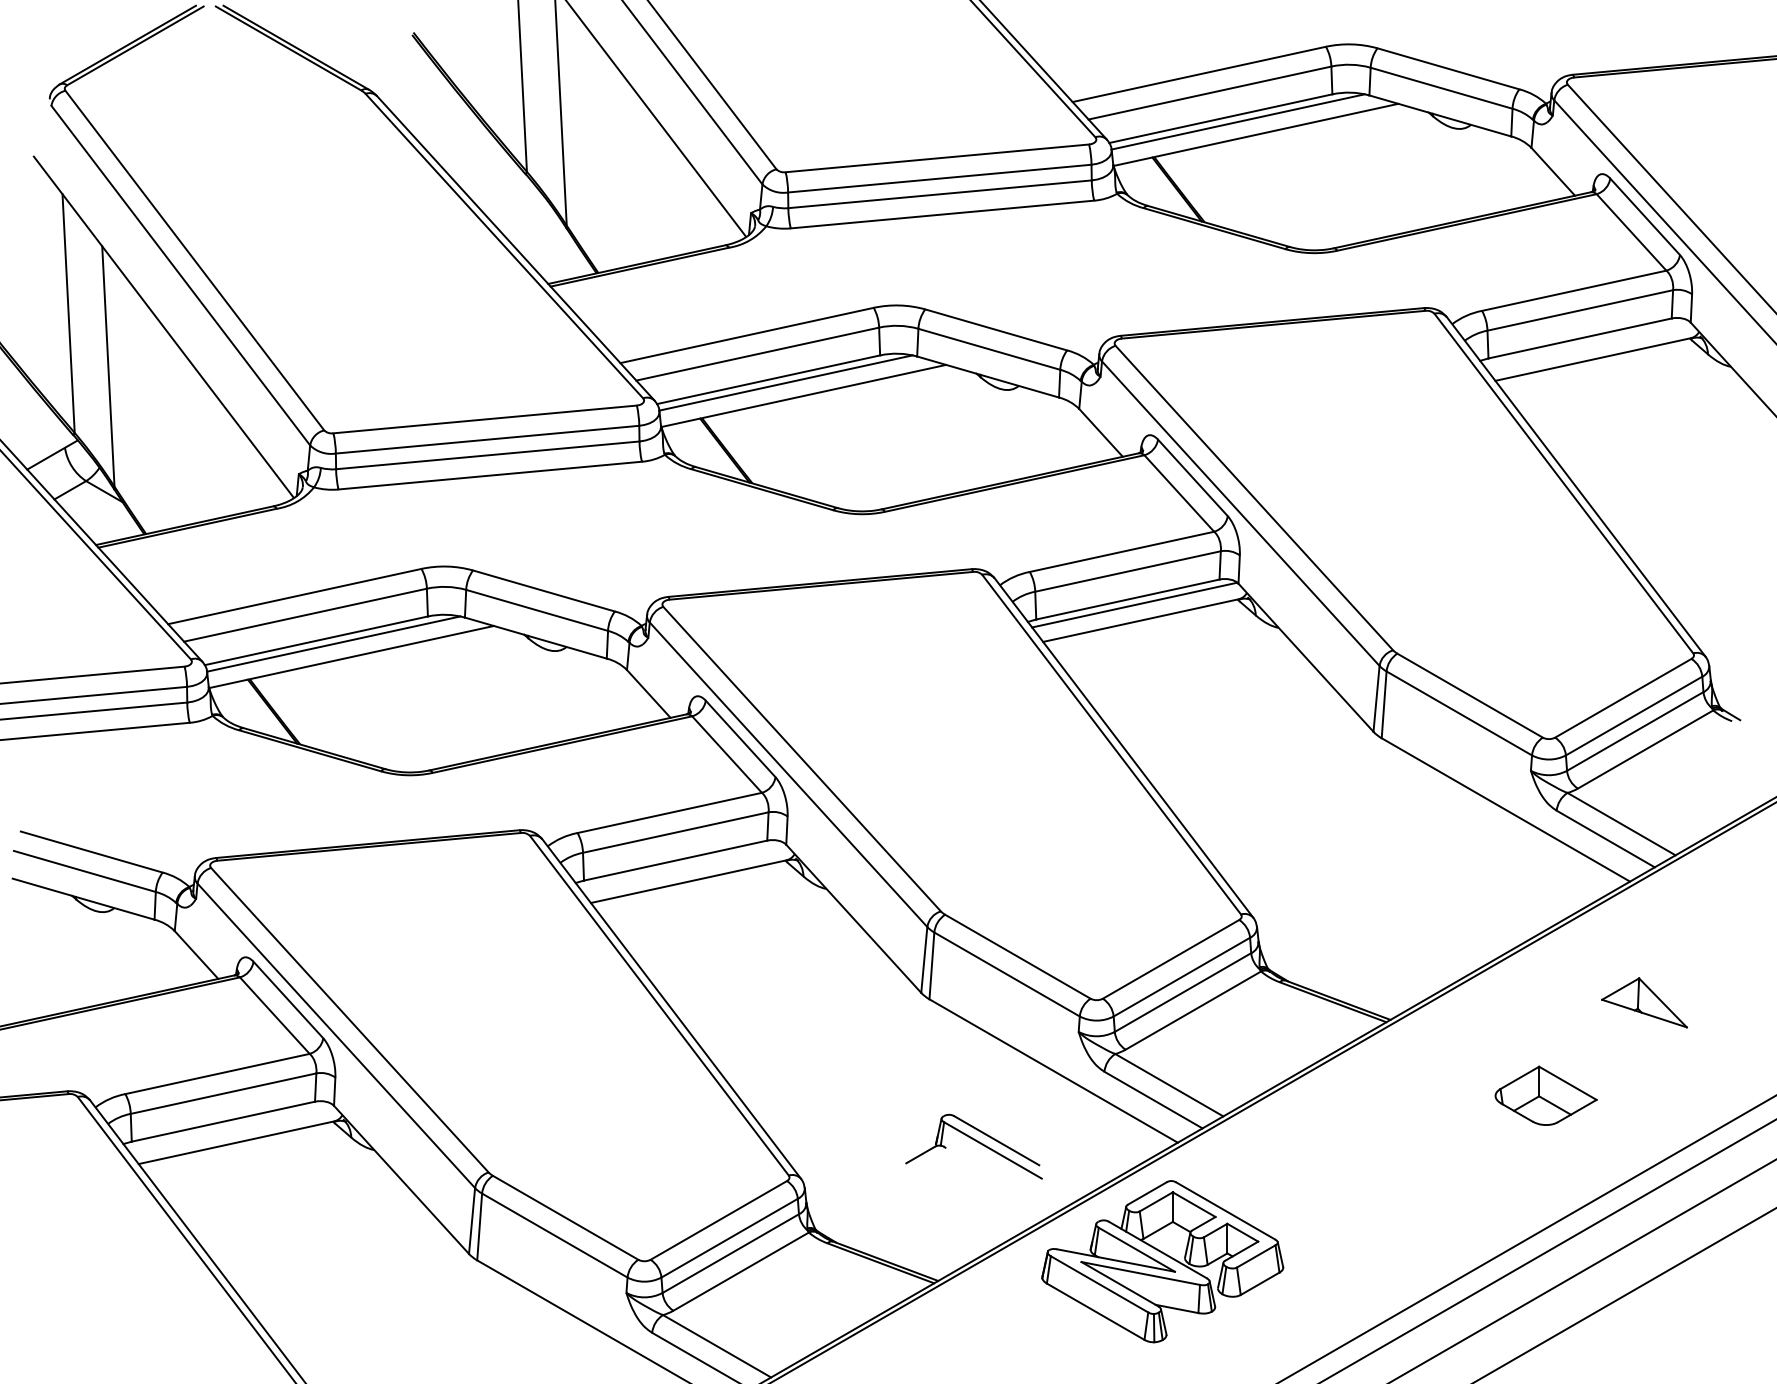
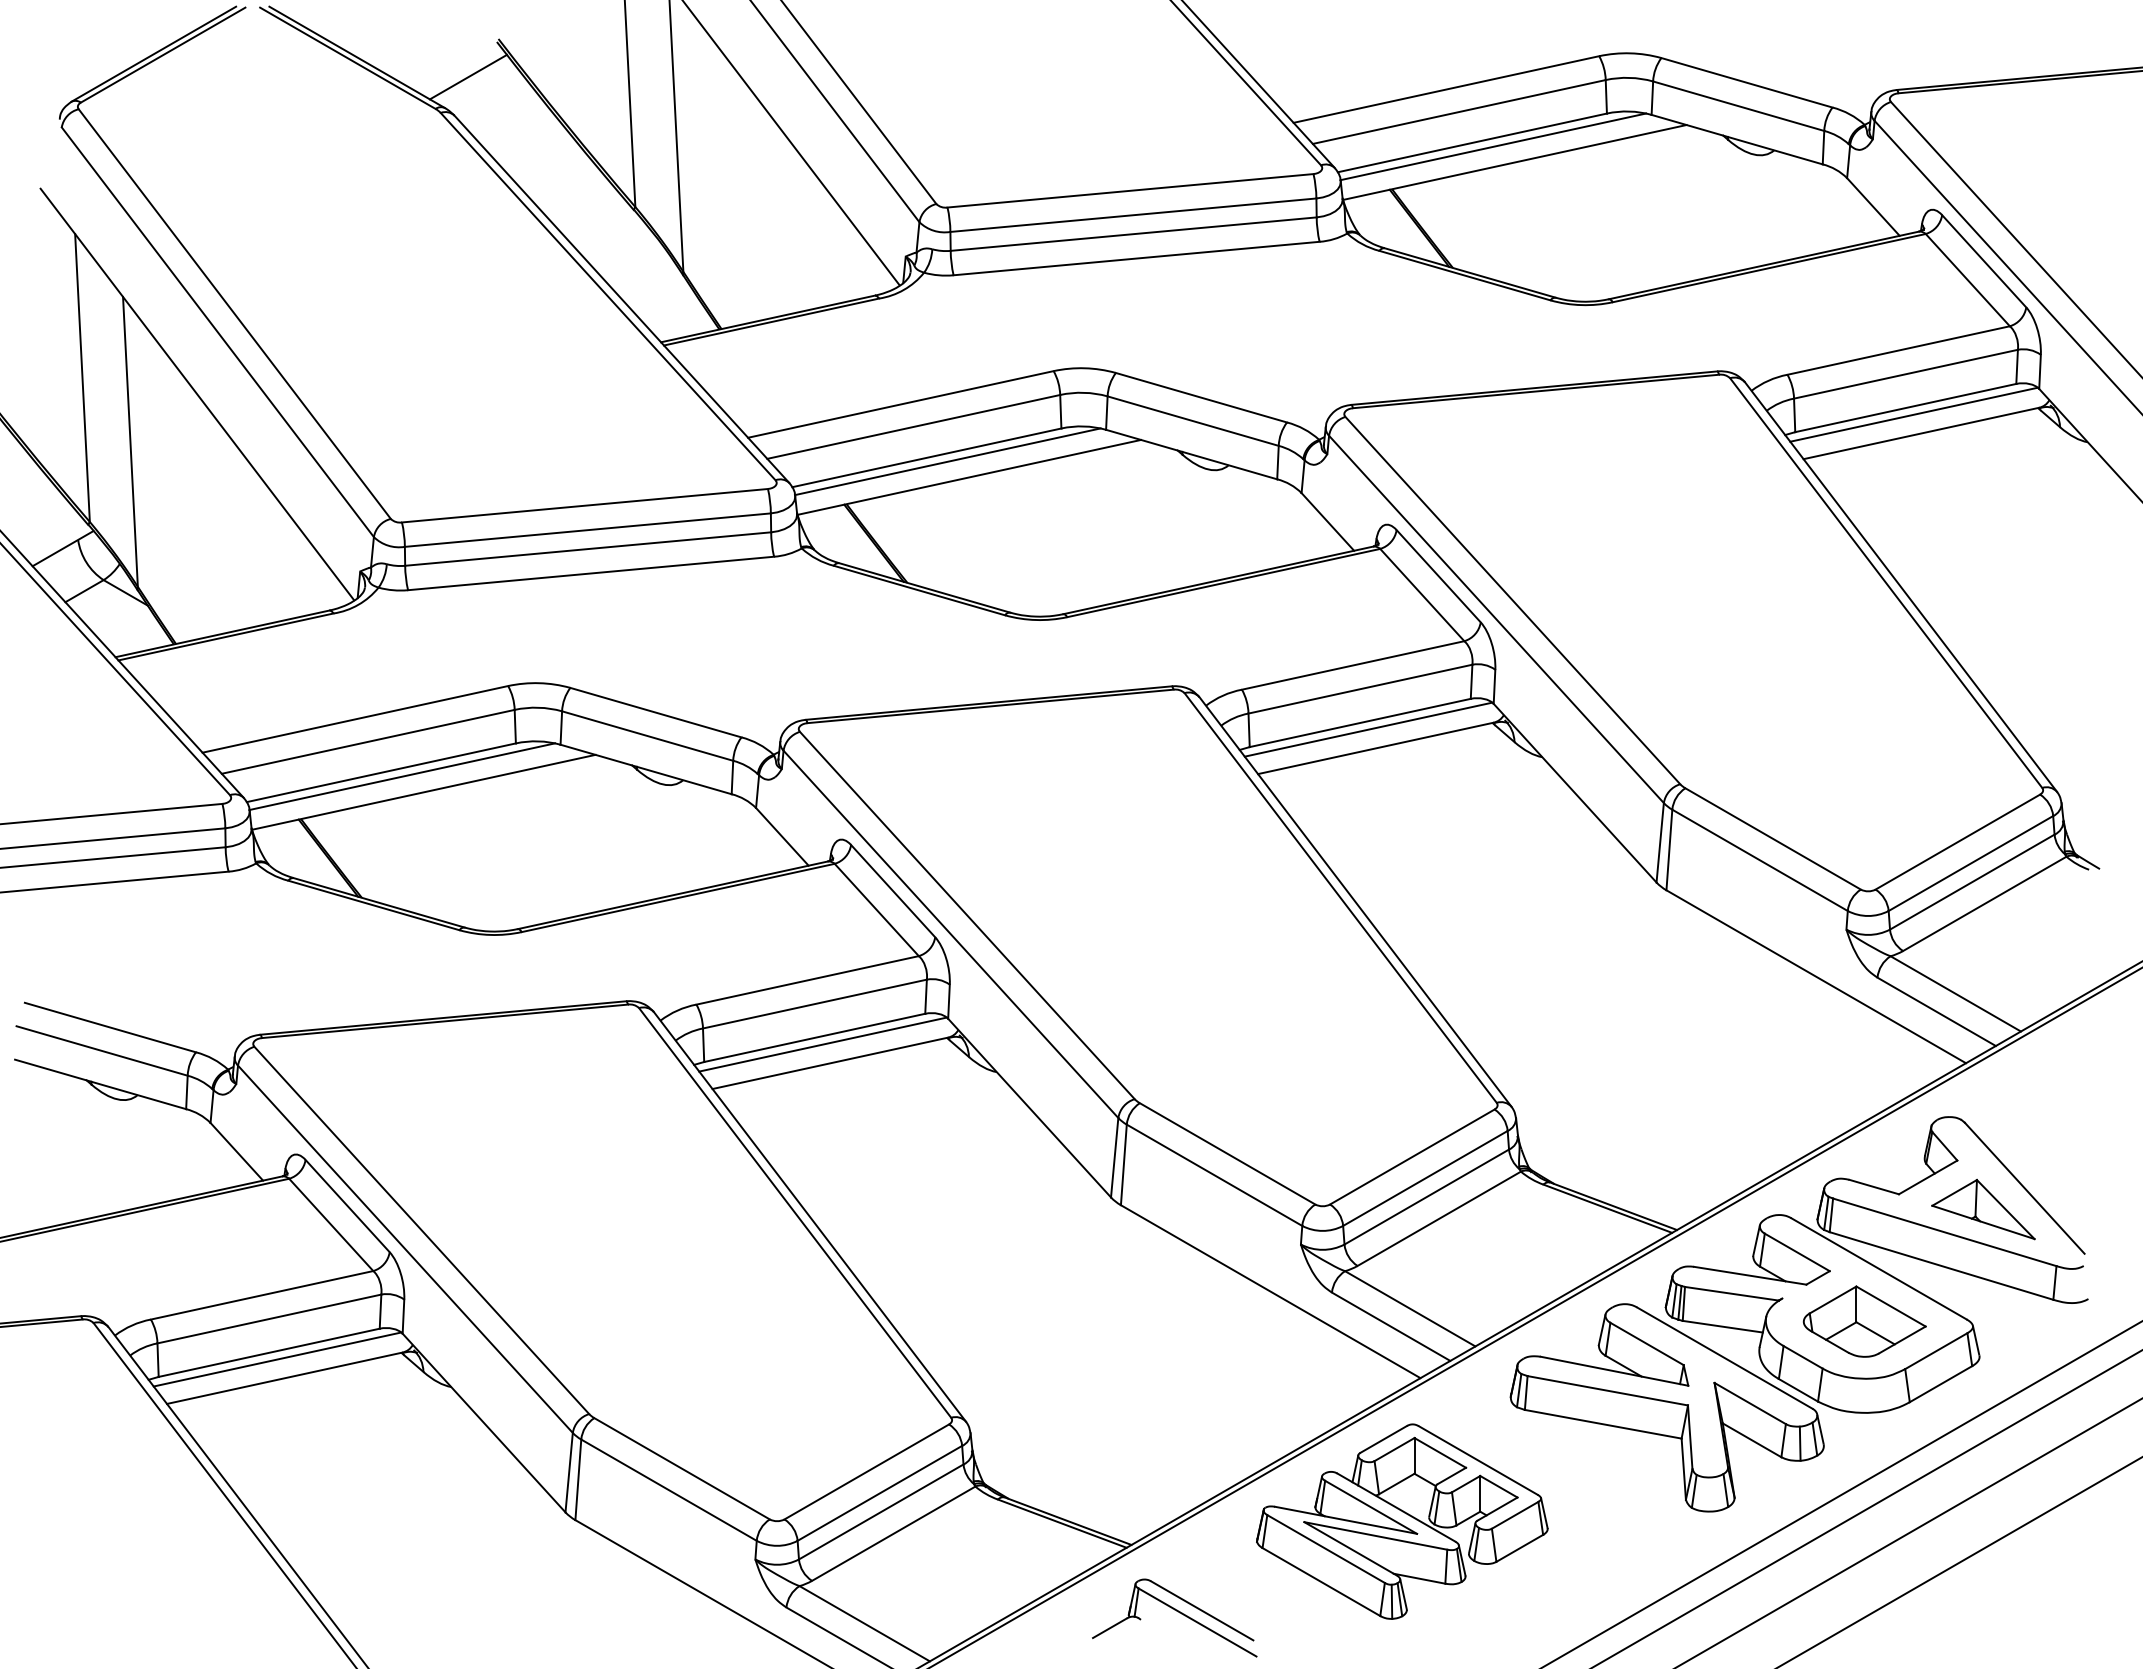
line: (388, 63) -> (468, 76), added
line: (1586, 343) -> (1913, 414), added
line: (682, 866) -> (822, 1044), added
part: (1491, 1089) -> (1798, 1314), added
line: (230, 1127) -> (277, 1359), added
part: (975, 1141) -> (1176, 1611), moved

